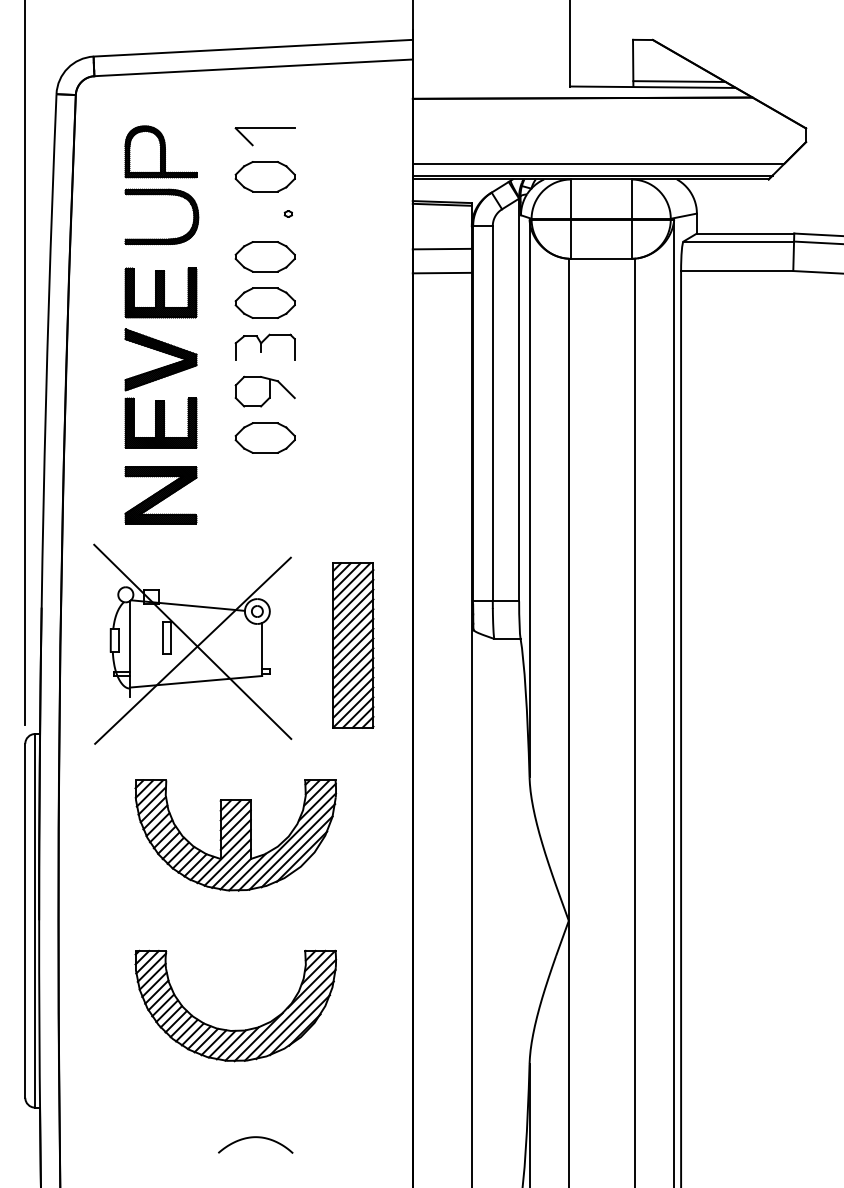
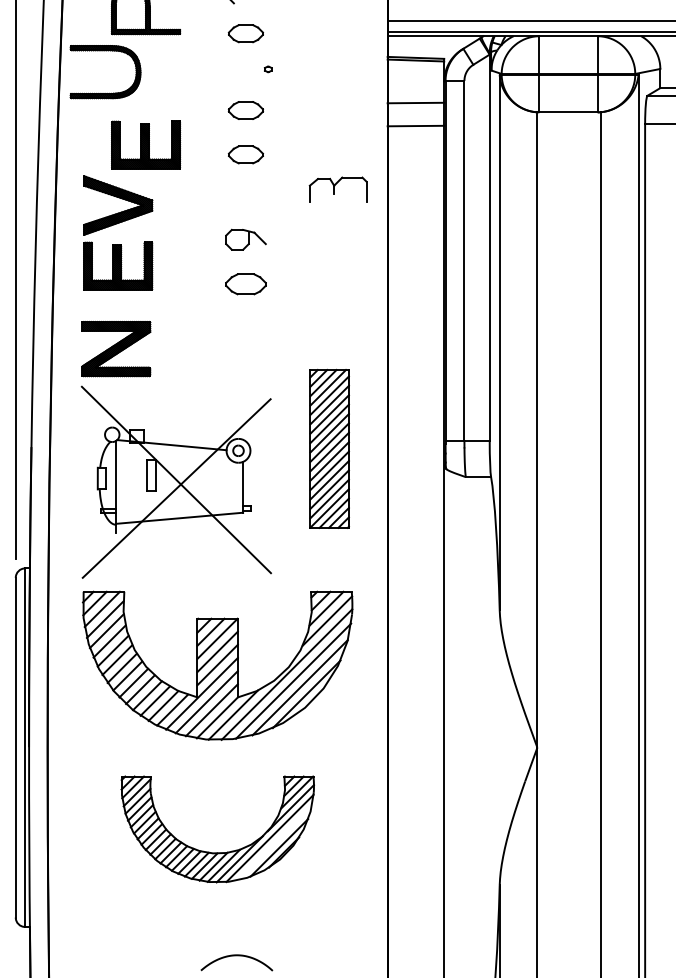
part: (264, 176) -> (245, 33), size x0.6
part: (161, 195) -> (105, 51), moved
part: (264, 256) -> (245, 110), size x0.6
part: (264, 302) -> (245, 154), size x0.6
part: (264, 346) -> (337, 188), moved
part: (157, 380) -> (114, 225), moved
part: (264, 391) -> (245, 239), size x0.7
part: (264, 437) -> (245, 283), size x0.7
part: (160, 495) -> (115, 349), moved
part: (353, 645) -> (329, 448), moved
part: (235, 835) -> (217, 665), size x1.4
line: (294, 1020) -> (274, 843), removed

